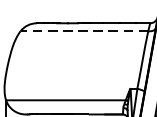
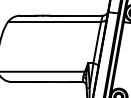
line: (83, 31) -> (54, 21), dashed -> solid

